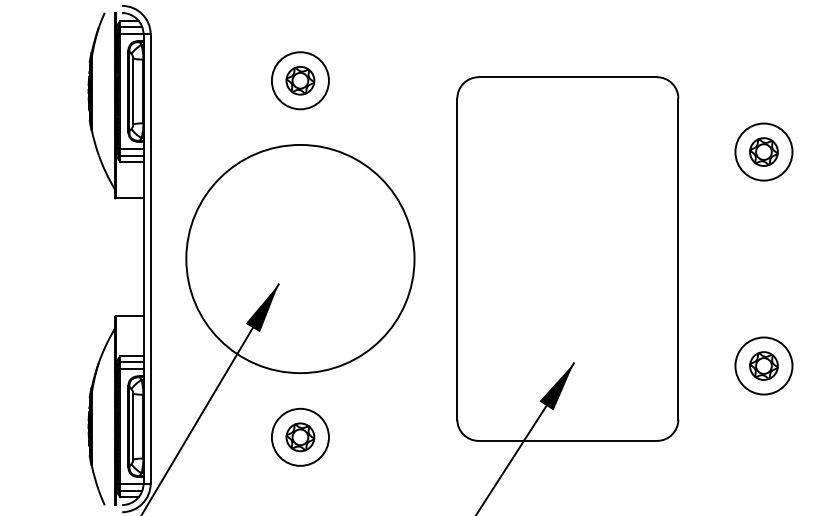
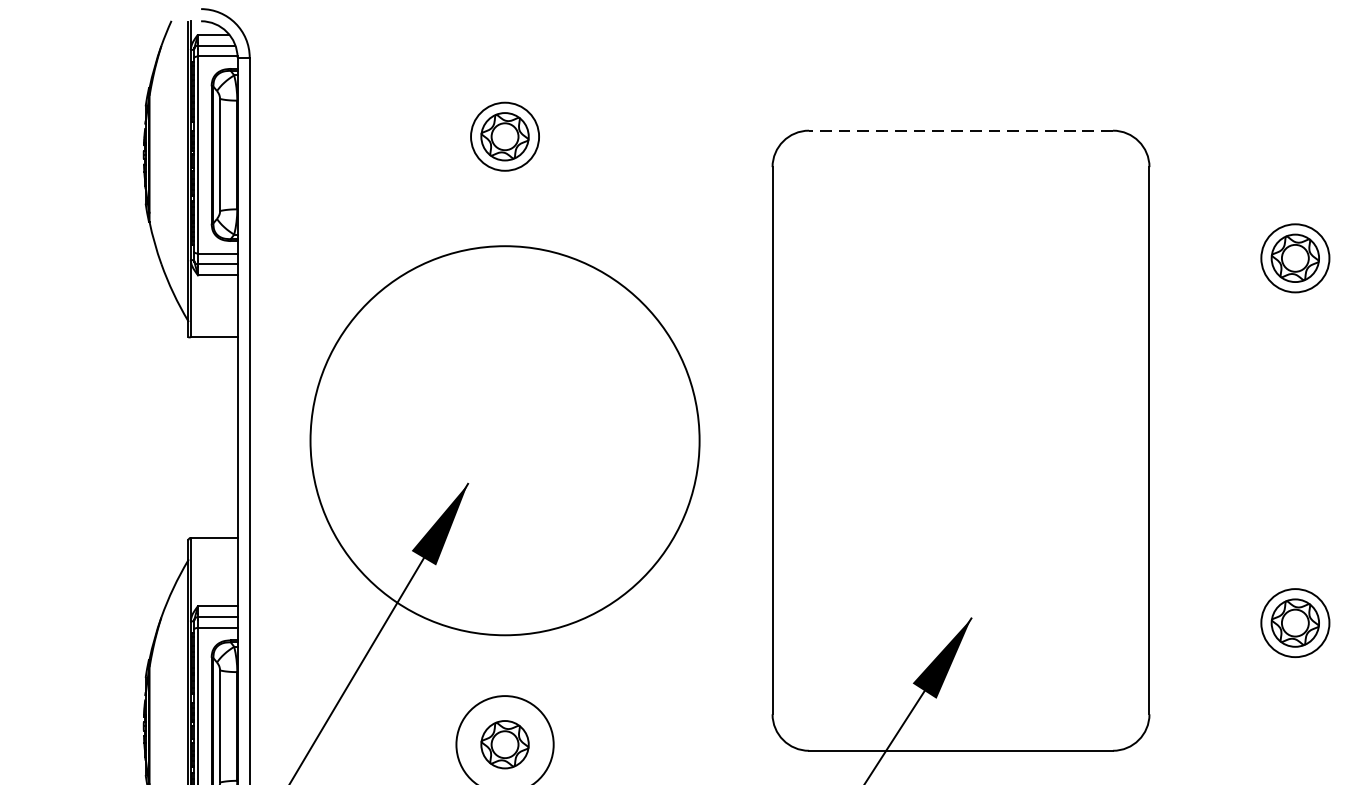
line: (567, 77) -> (960, 131), solid -> dashed
circle: (299, 80) -> (503, 136), size x0.7
circle: (763, 151) -> (1294, 257), size x0.7
circle: (763, 365) -> (1294, 622), size x0.7

